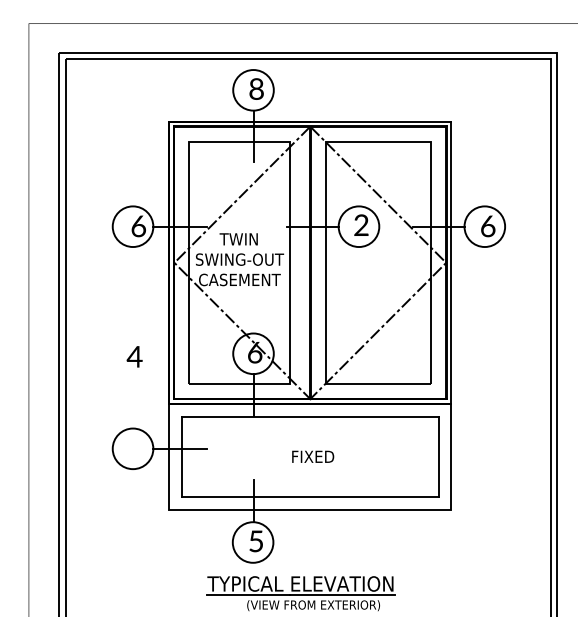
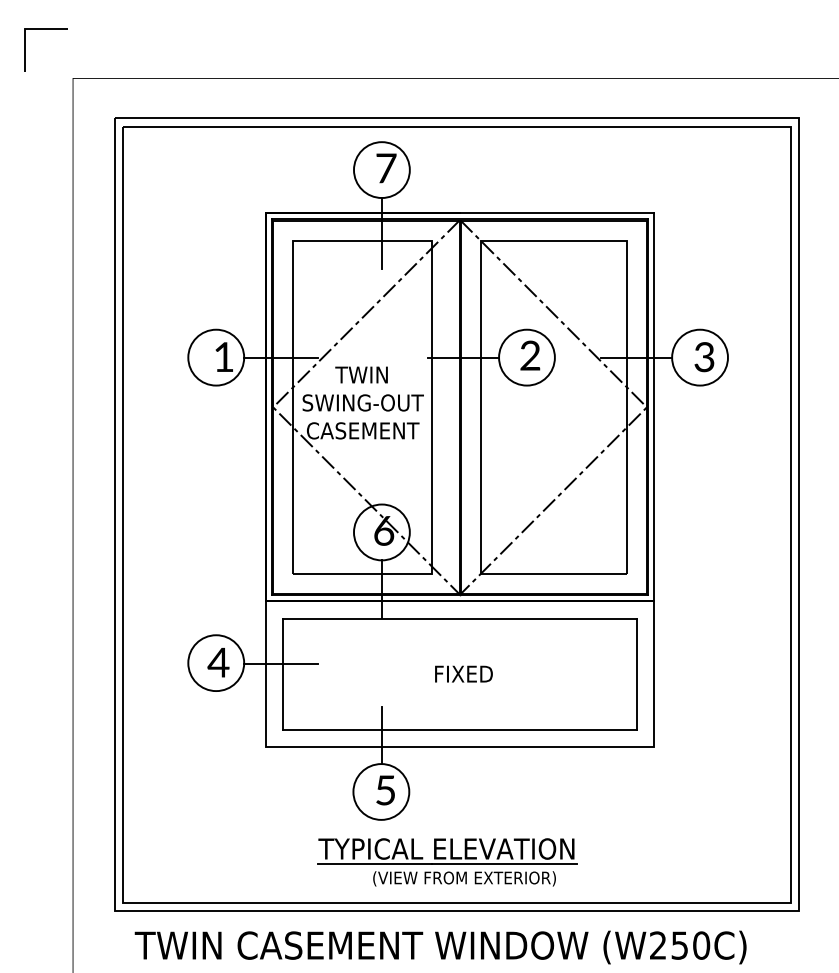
text: (256, 89) -> (386, 168), 8 -> 7
text: (488, 225) -> (704, 356), 6 -> 3
text: (139, 226) -> (224, 357), 6 -> 1
text: (134, 356) -> (218, 662), moved

